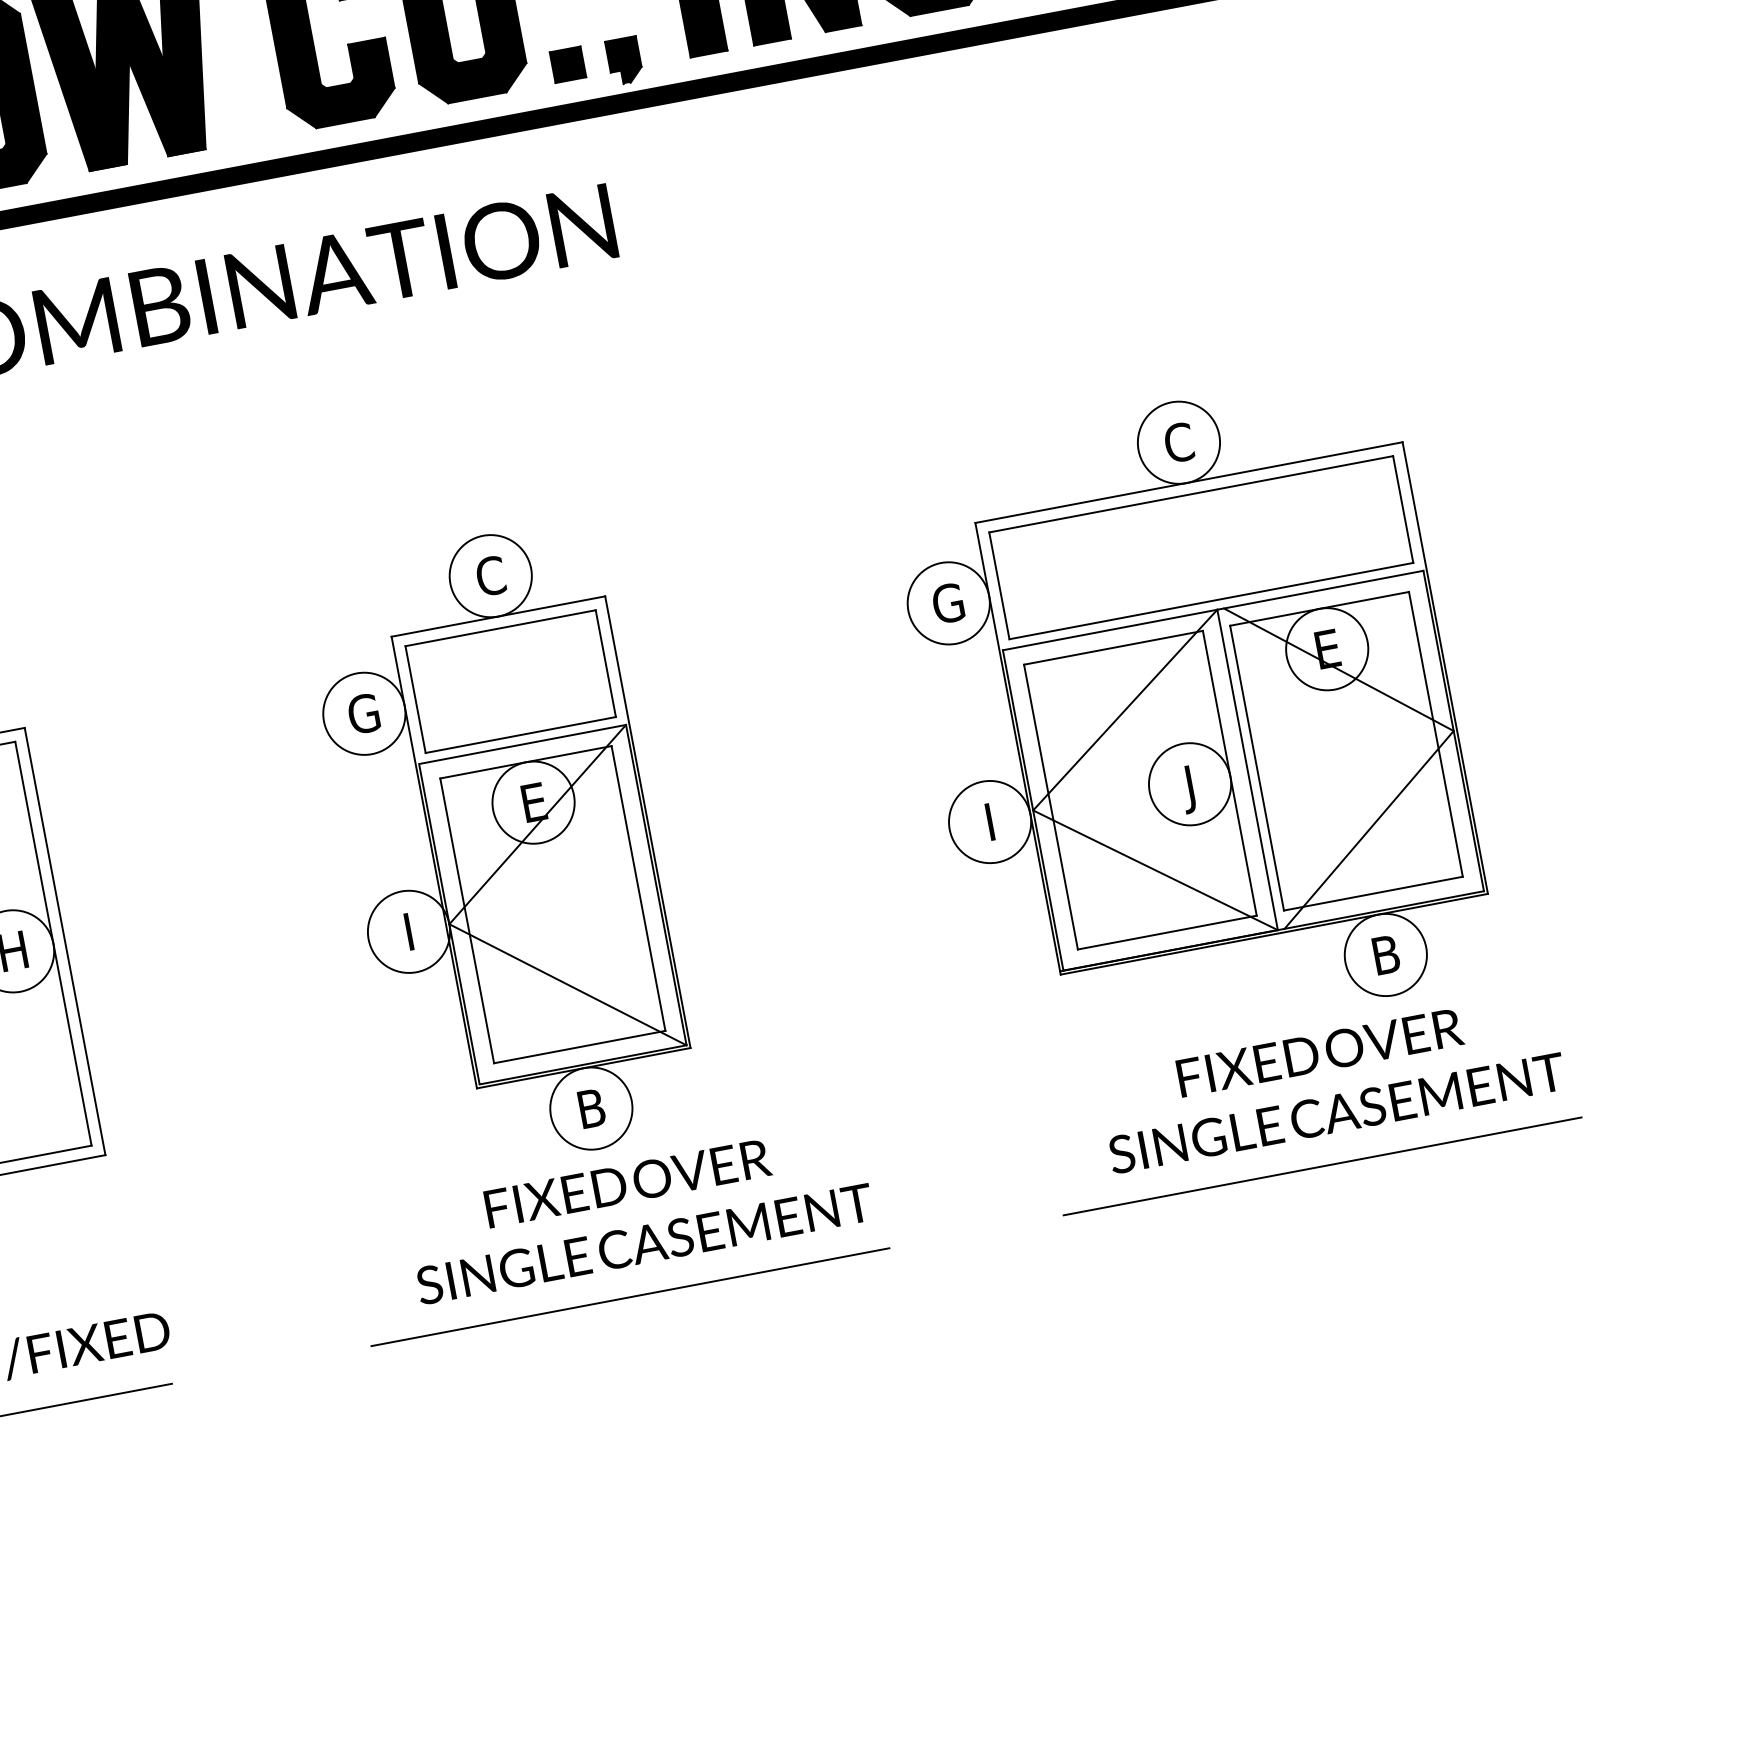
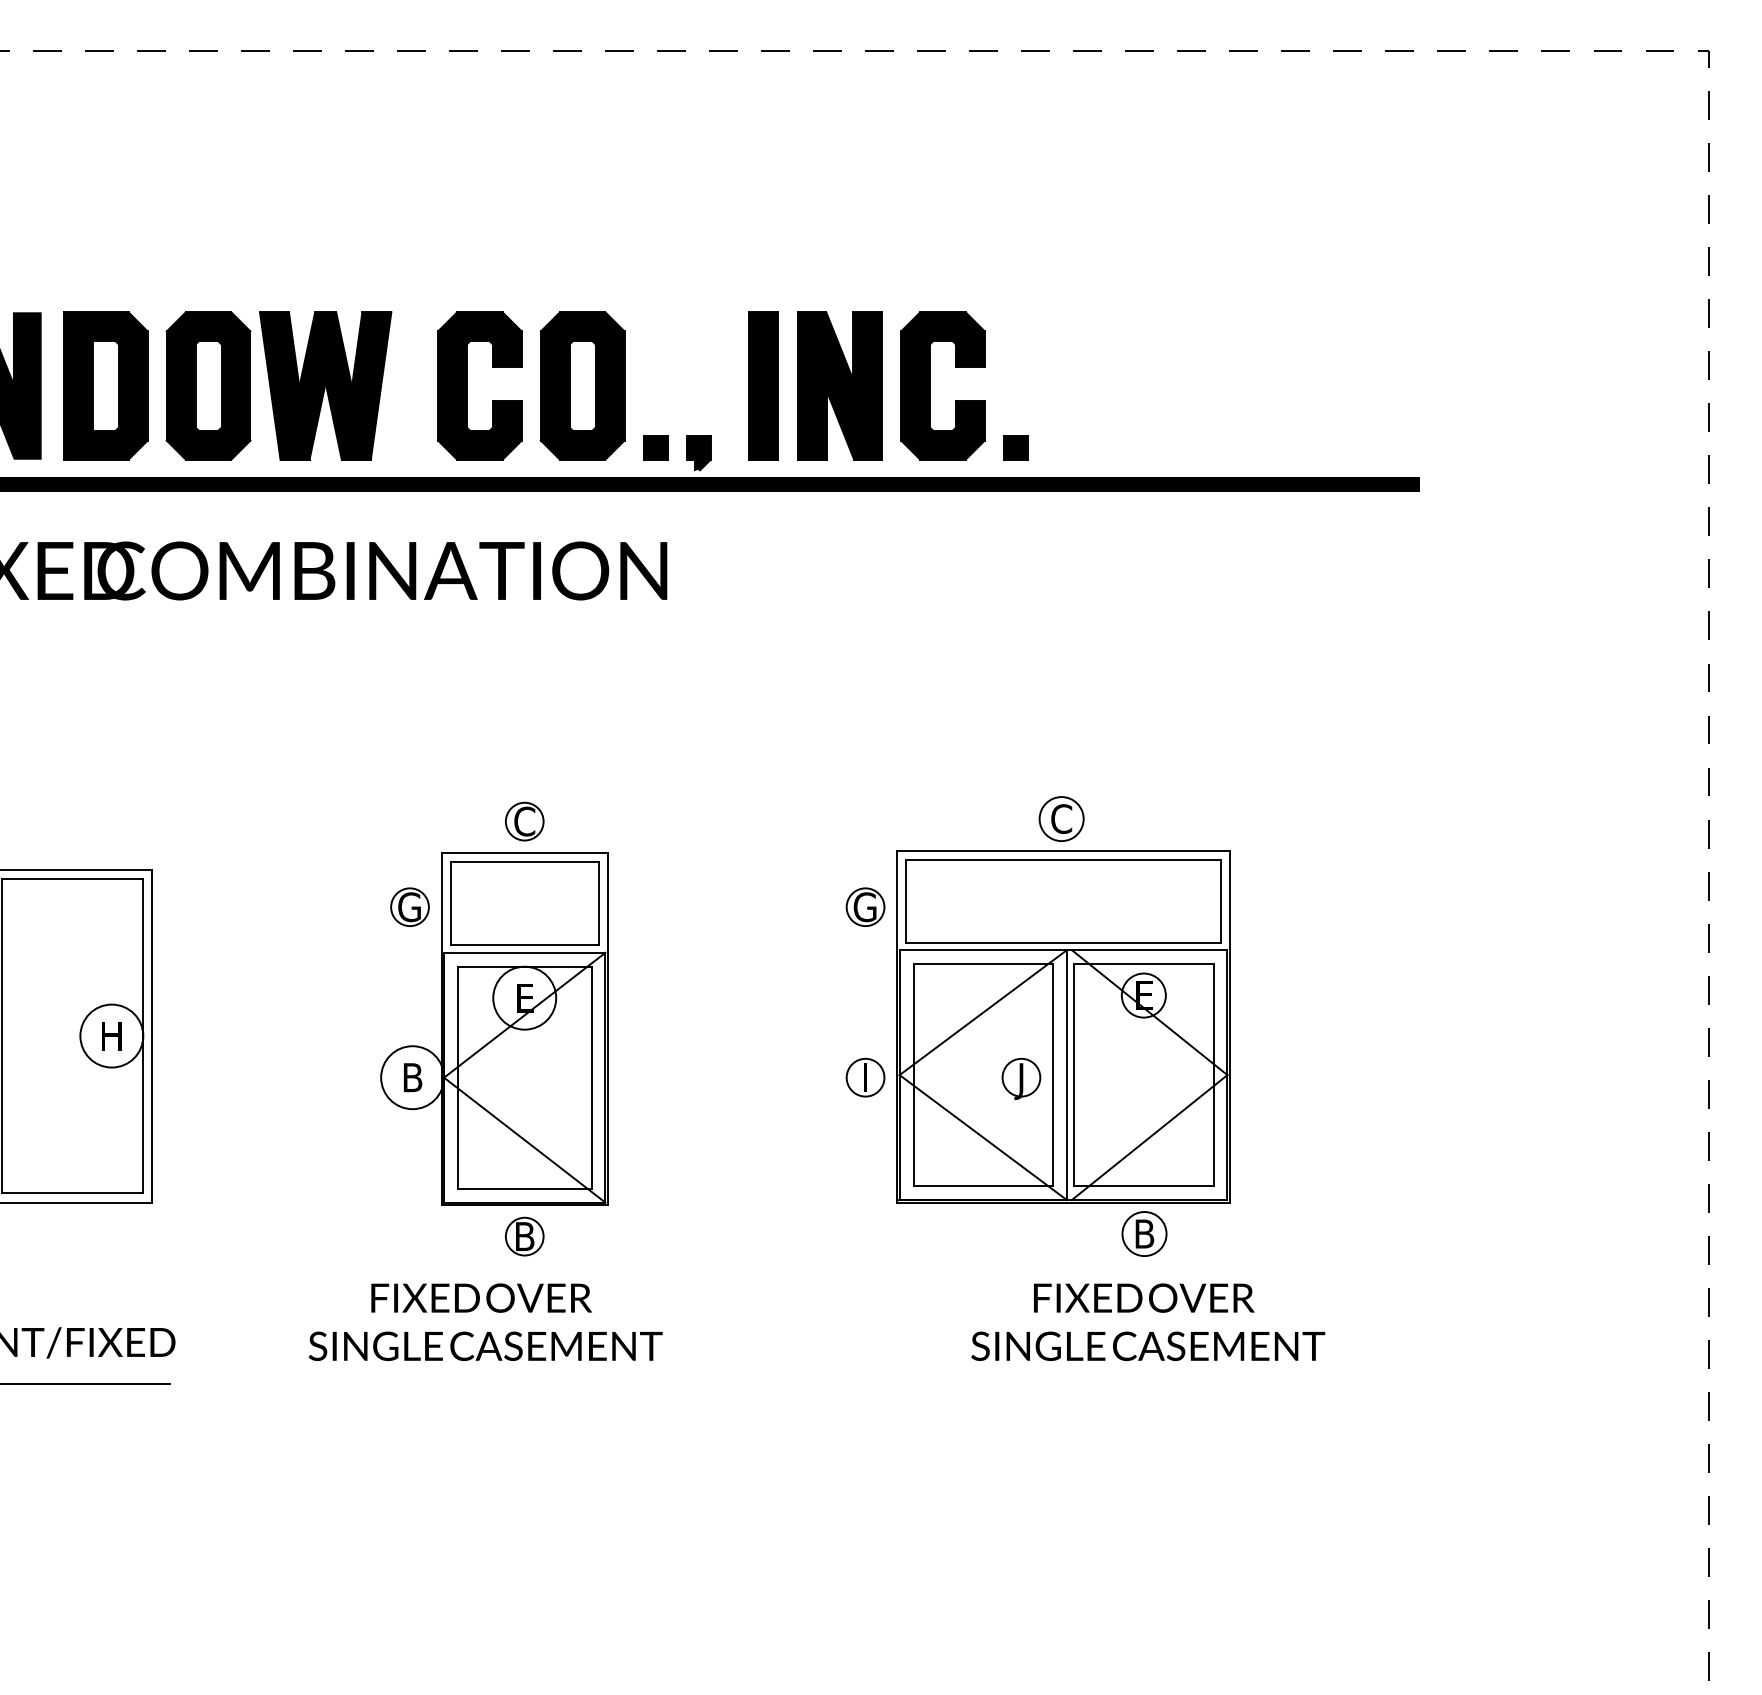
circle: (1178, 442) -> (1061, 818), size x0.7
circle: (490, 576) -> (524, 821), size x0.6
circle: (948, 602) -> (865, 906), size x0.6
circle: (1326, 649) -> (1143, 995), size x0.7
circle: (363, 712) -> (409, 906), size x0.6
circle: (1188, 784) -> (1020, 1077), size x0.6
circle: (989, 821) -> (865, 1077), size x0.6
text: (408, 931) -> (412, 1077), I -> B
circle: (1385, 954) -> (1144, 1233), size x0.7
text: (1331, 1081) -> (1148, 1321), moved
circle: (591, 1108) -> (524, 1236), size x0.6
line: (1321, 1165) -> (1066, 1383), removed
text: (638, 1212) -> (485, 1321), moved
line: (630, 1297) -> (527, 1384), removed

